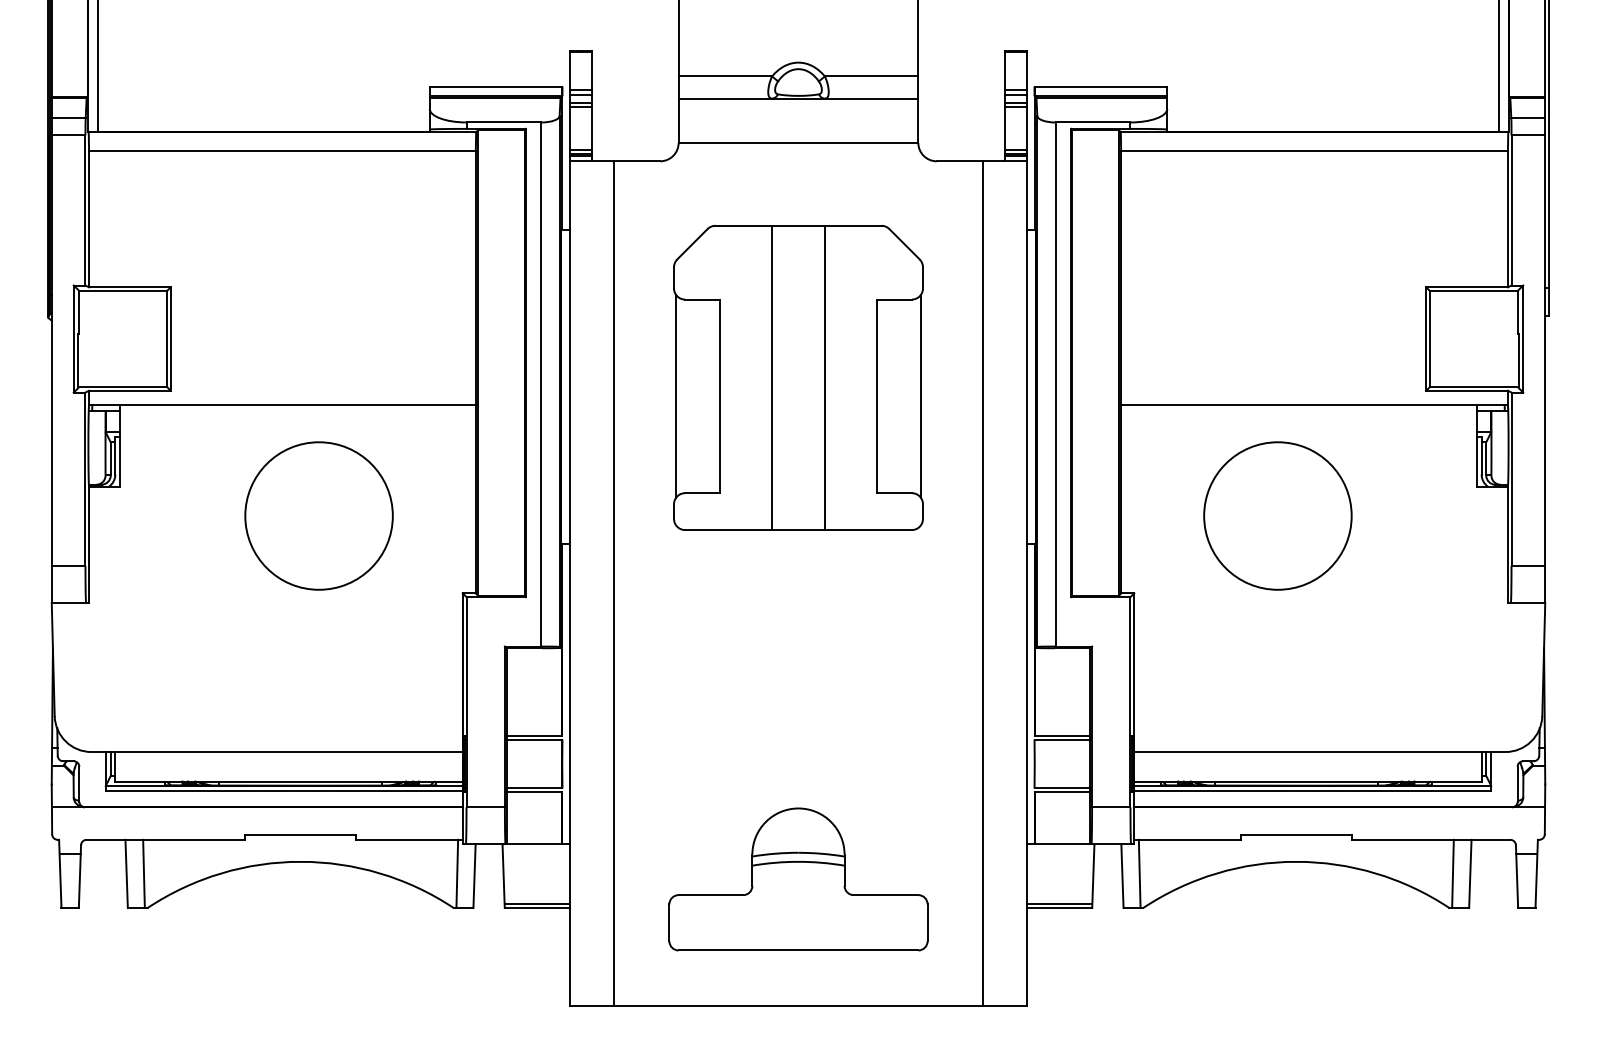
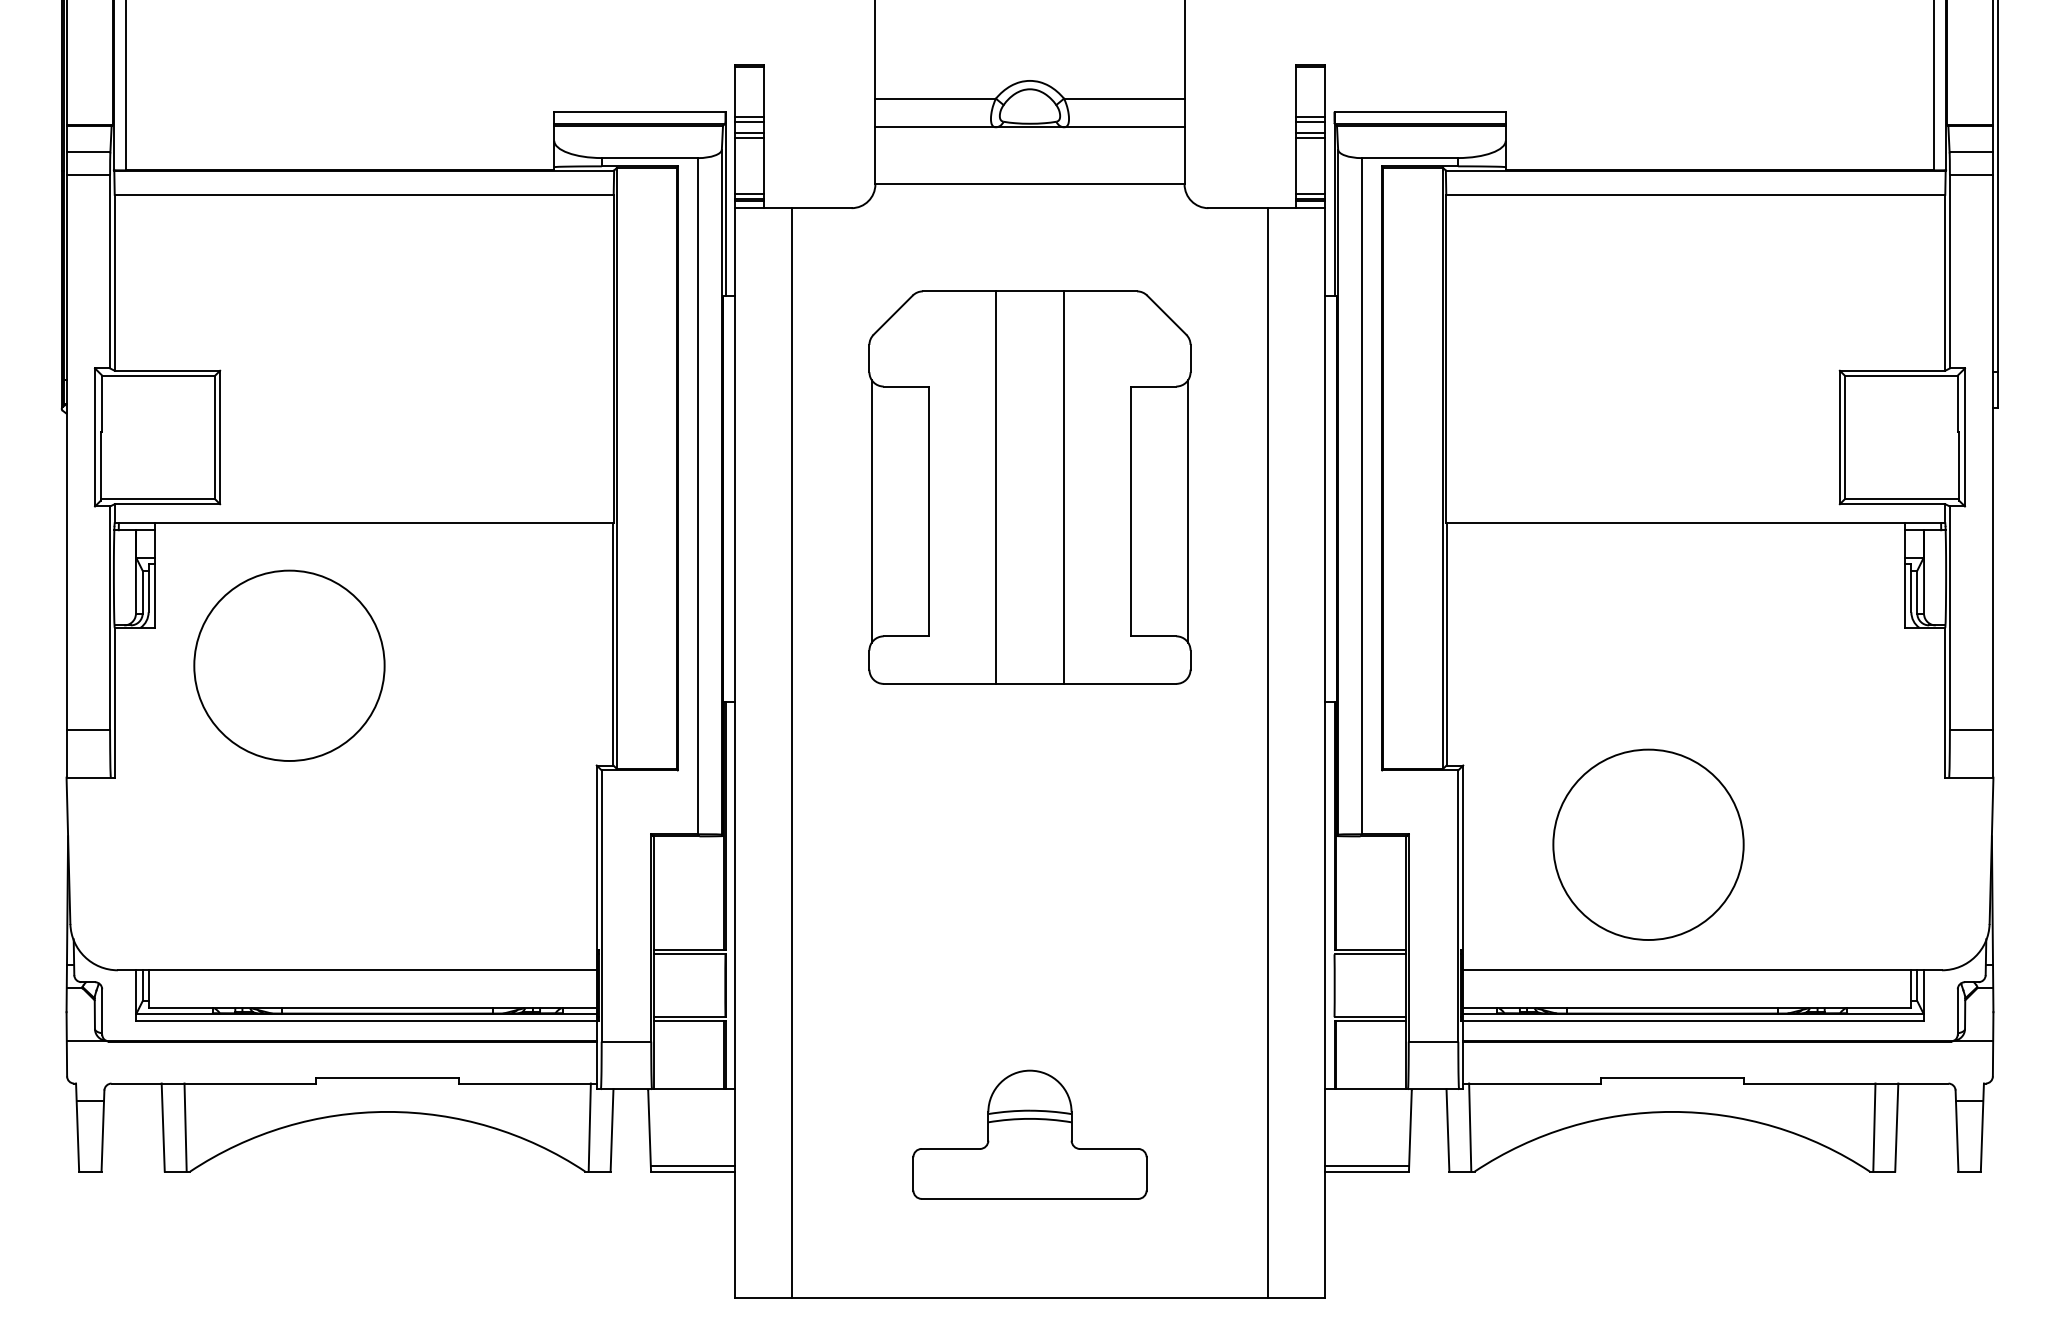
circle: (319, 515) -> (289, 665), moved
circle: (1277, 515) -> (1648, 844), moved
part: (798, 879) -> (1029, 1134), size x0.7

